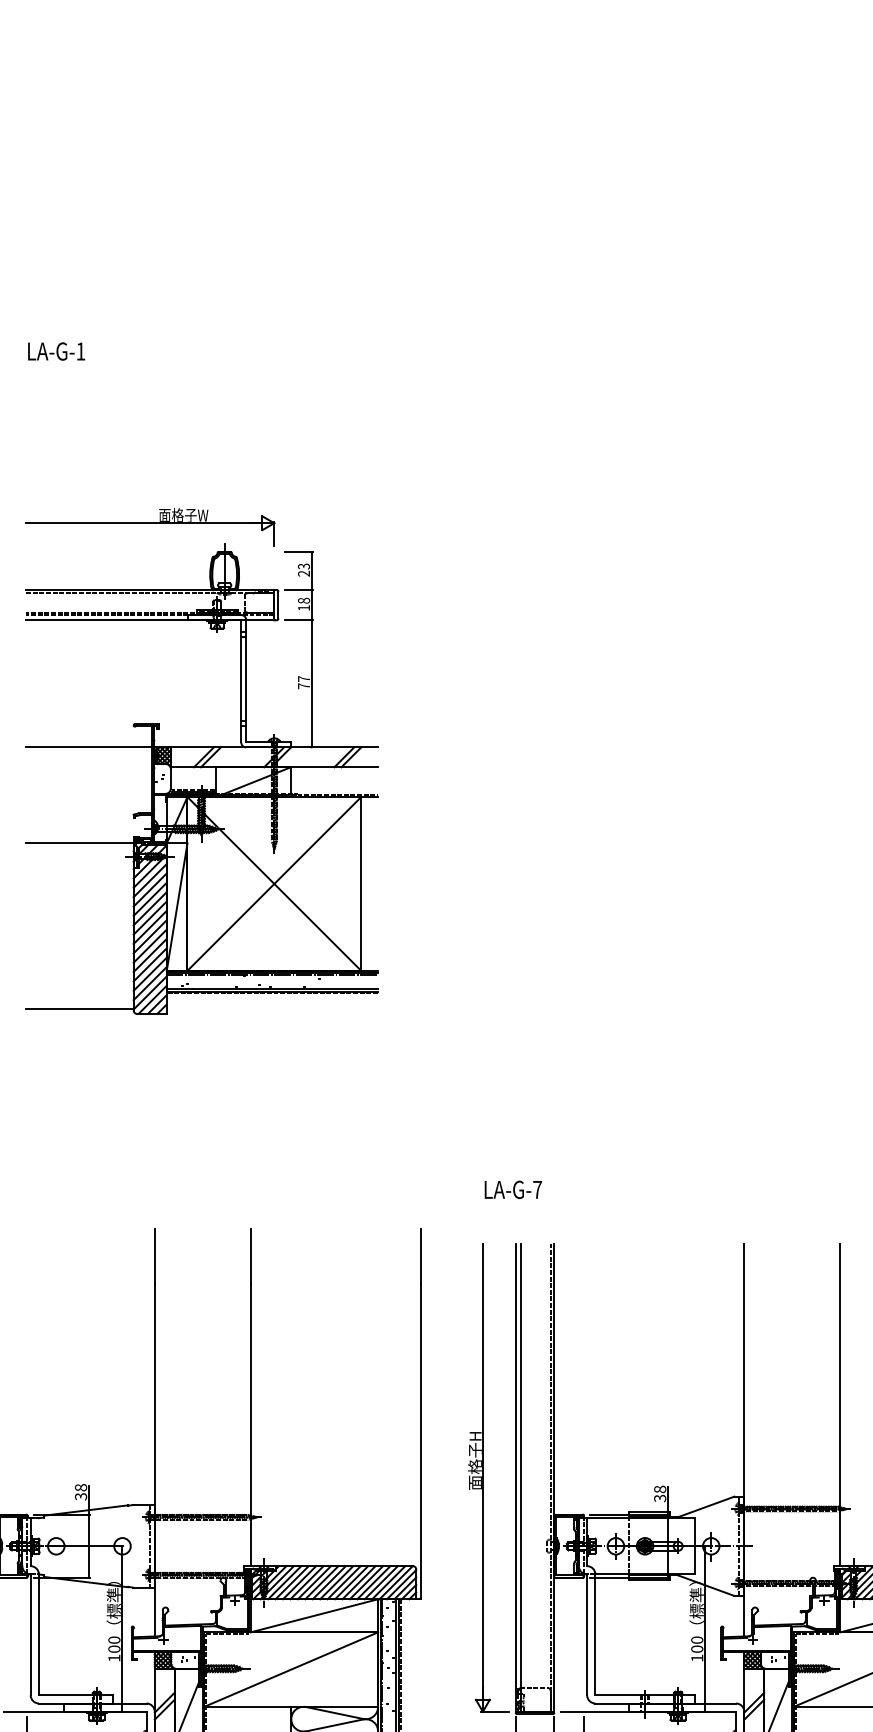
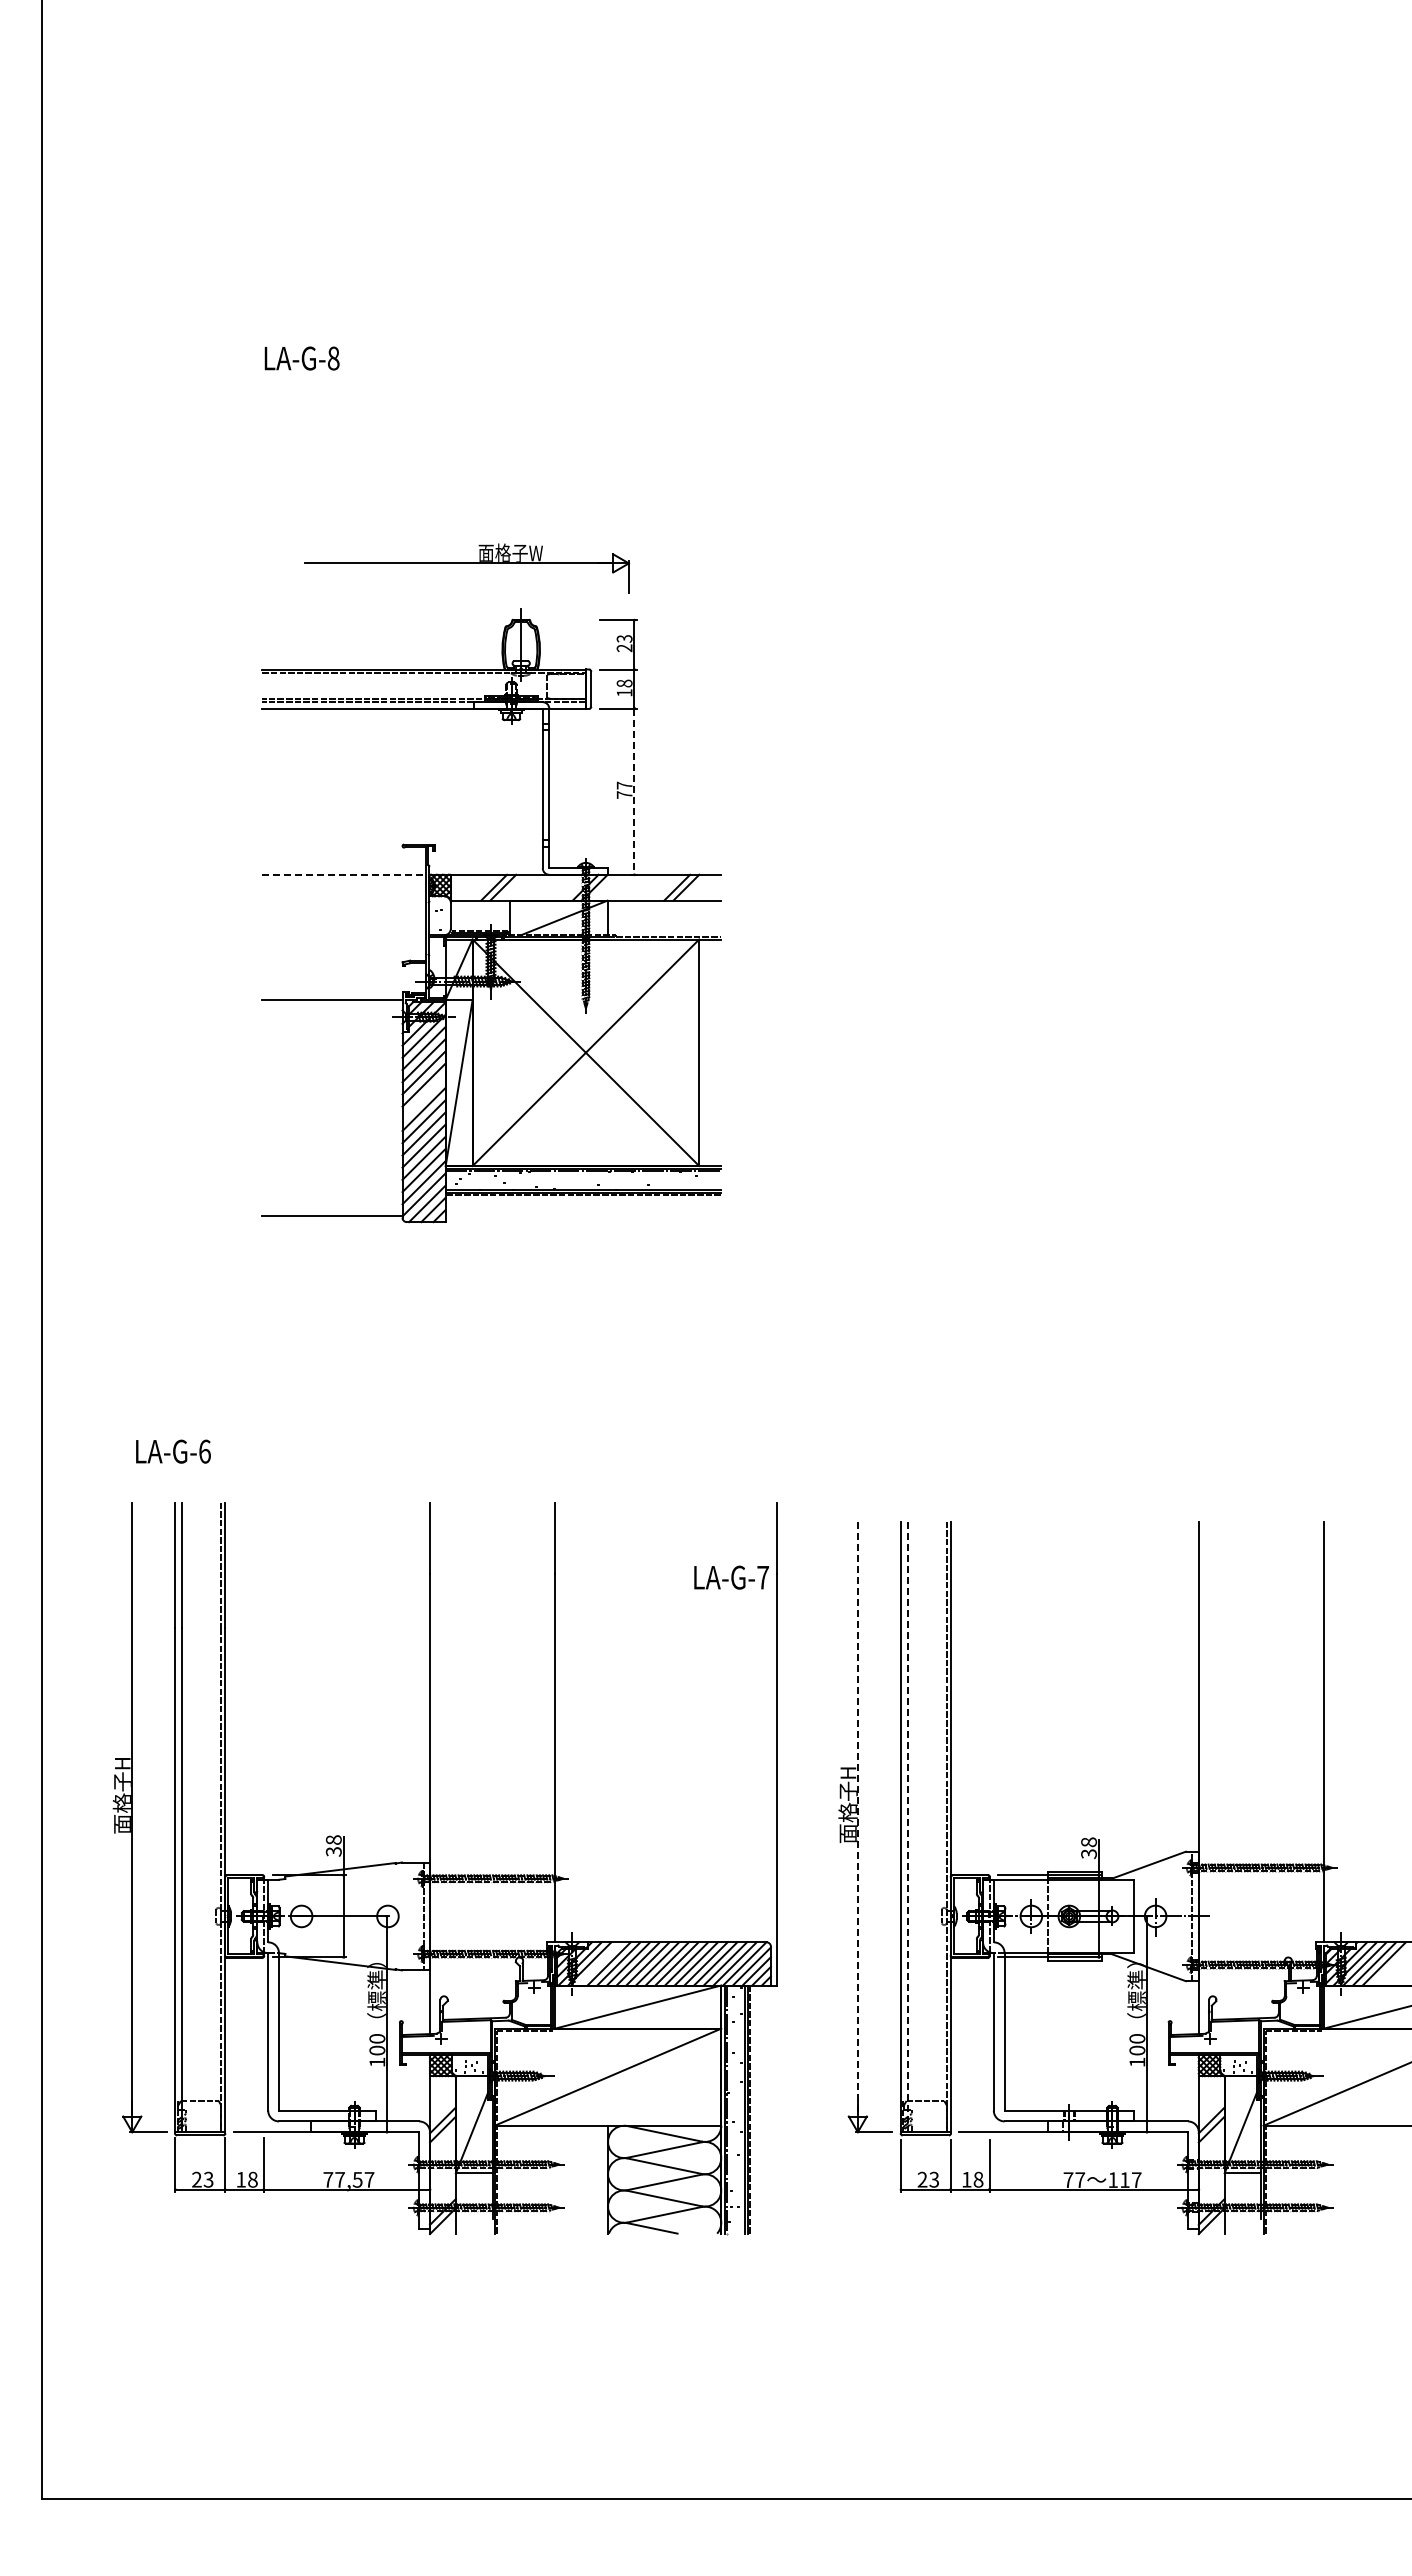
text: (80, 351) -> (333, 358), LA-G-1 -> LA-G-8
part: (150, 527) -> (467, 568), moved
line: (311, 684) -> (634, 792), solid -> dashed
line: (89, 747) -> (344, 874), solid -> dashed
line: (149, 917) -> (423, 1096), removed
text: (513, 1189) -> (731, 1577), moved
line: (482, 1471) -> (857, 1818), solid -> dashed
line: (520, 1478) -> (907, 1827), solid -> dashed
line: (284, 1582) -> (599, 1963), removed

